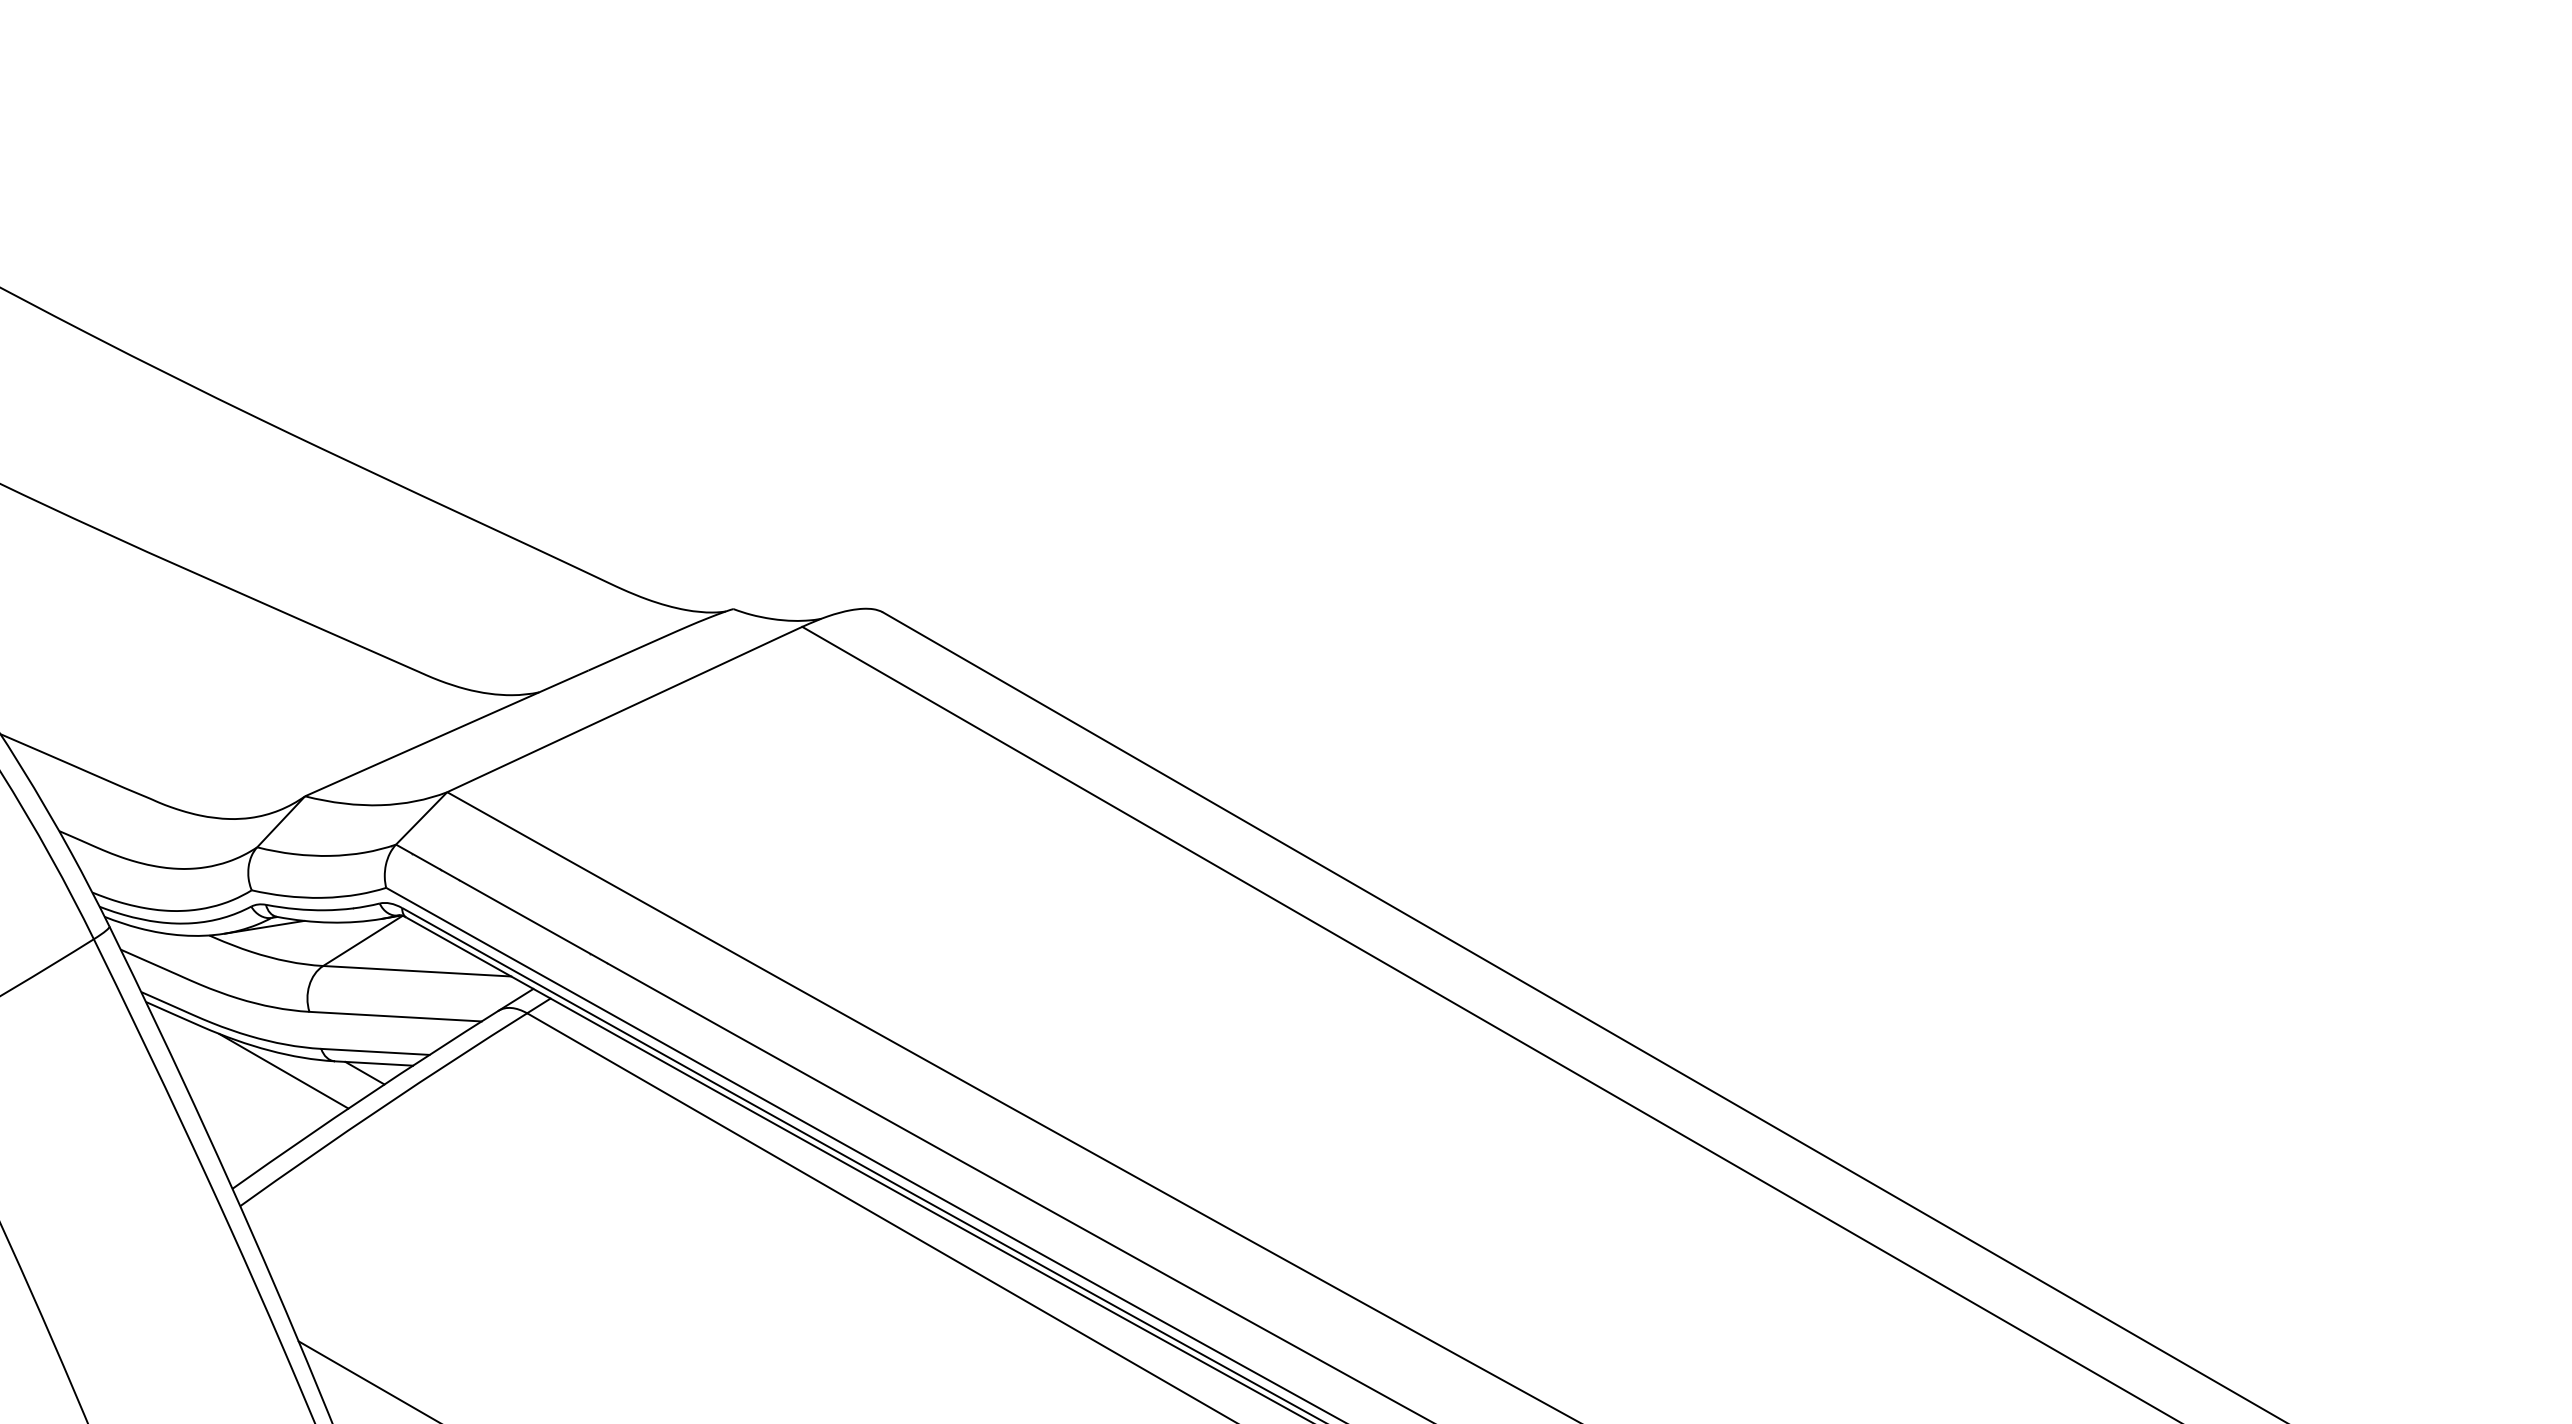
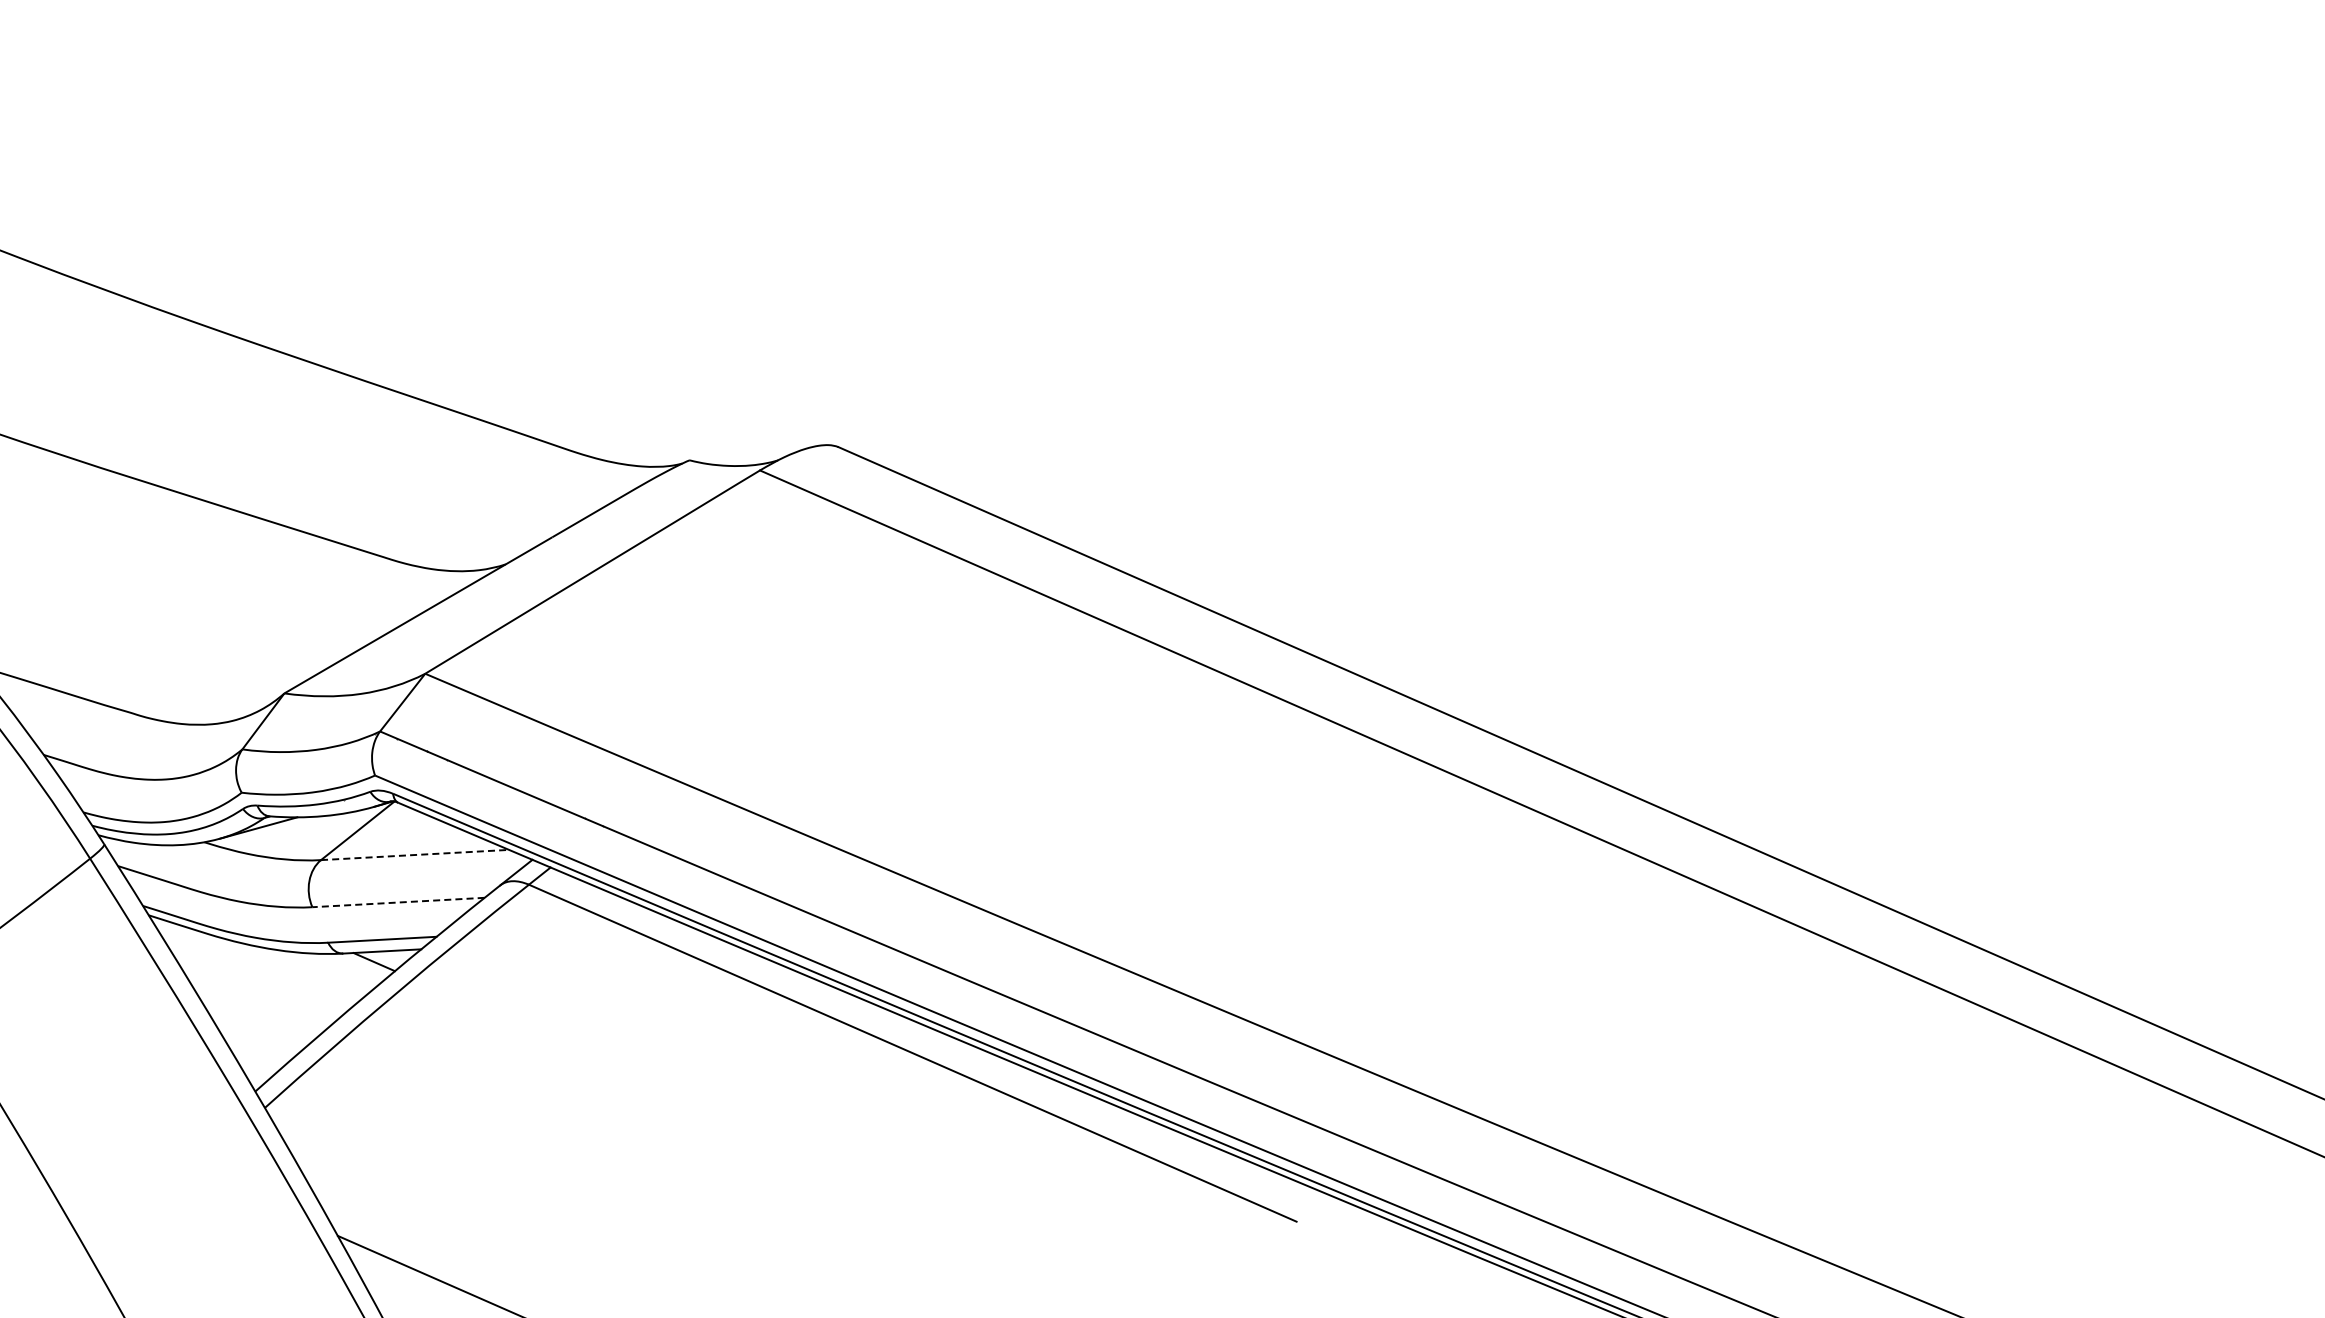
line: (417, 971) -> (415, 855), solid -> dashed
line: (395, 1016) -> (398, 902), solid -> dashed
line: (283, 1071) -> (293, 969), removed

